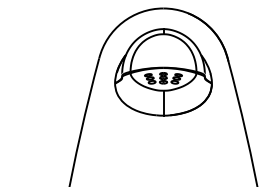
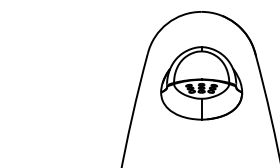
part: (163, 72) -> (201, 83), moved

